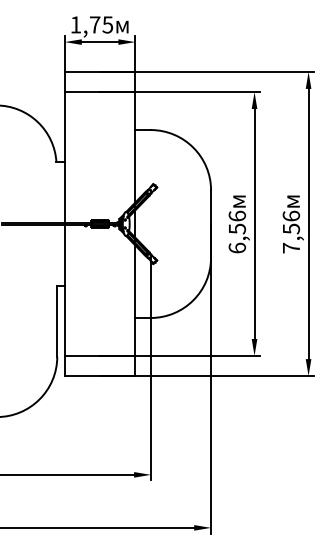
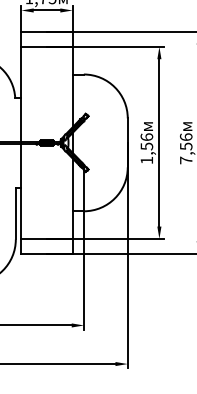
text: (237, 247) -> (147, 159), 6,56 -> 1,56

